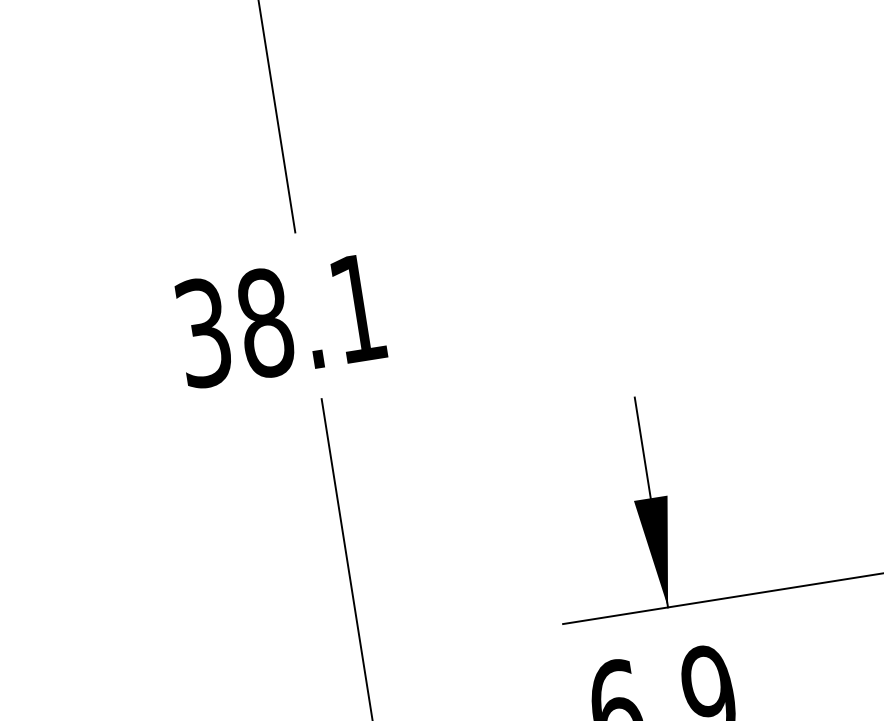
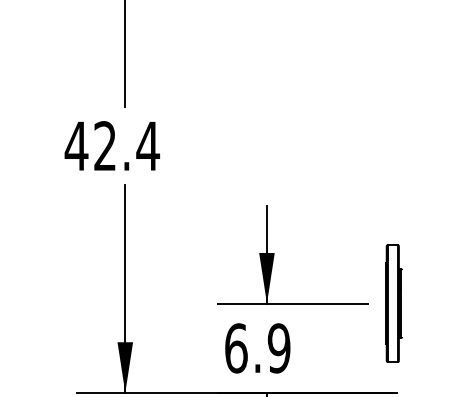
text: (281, 321) -> (112, 146), 38.1 -> 42.4

